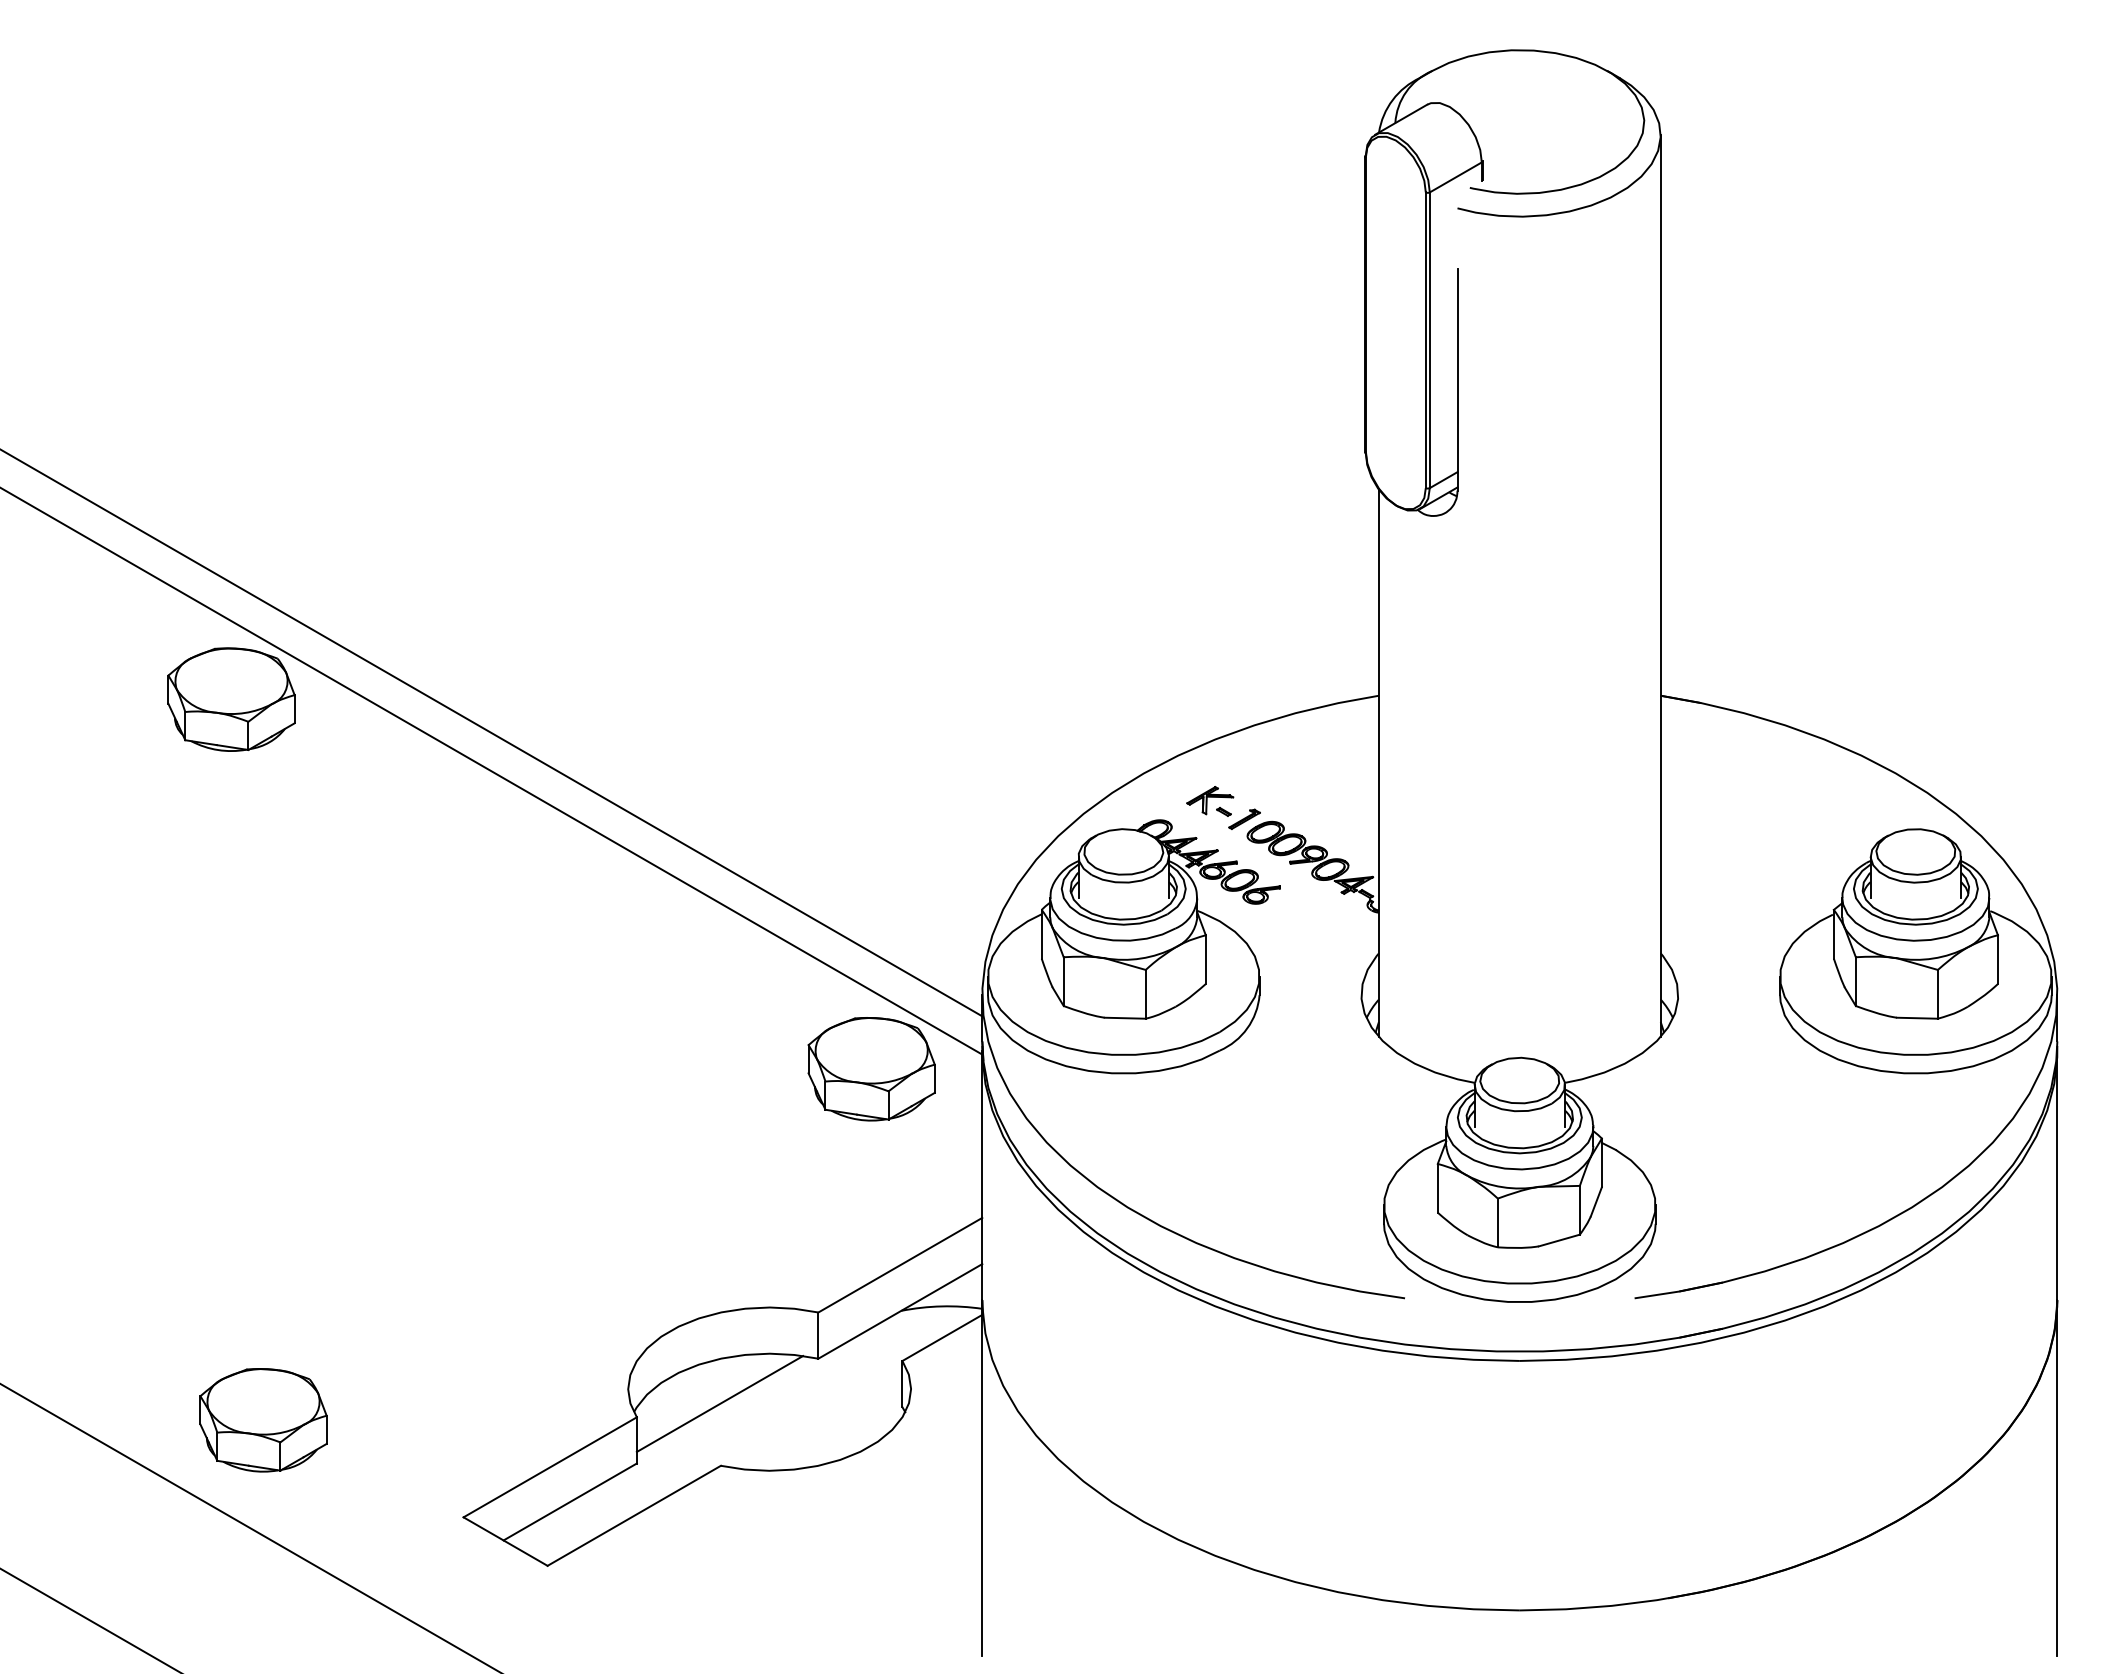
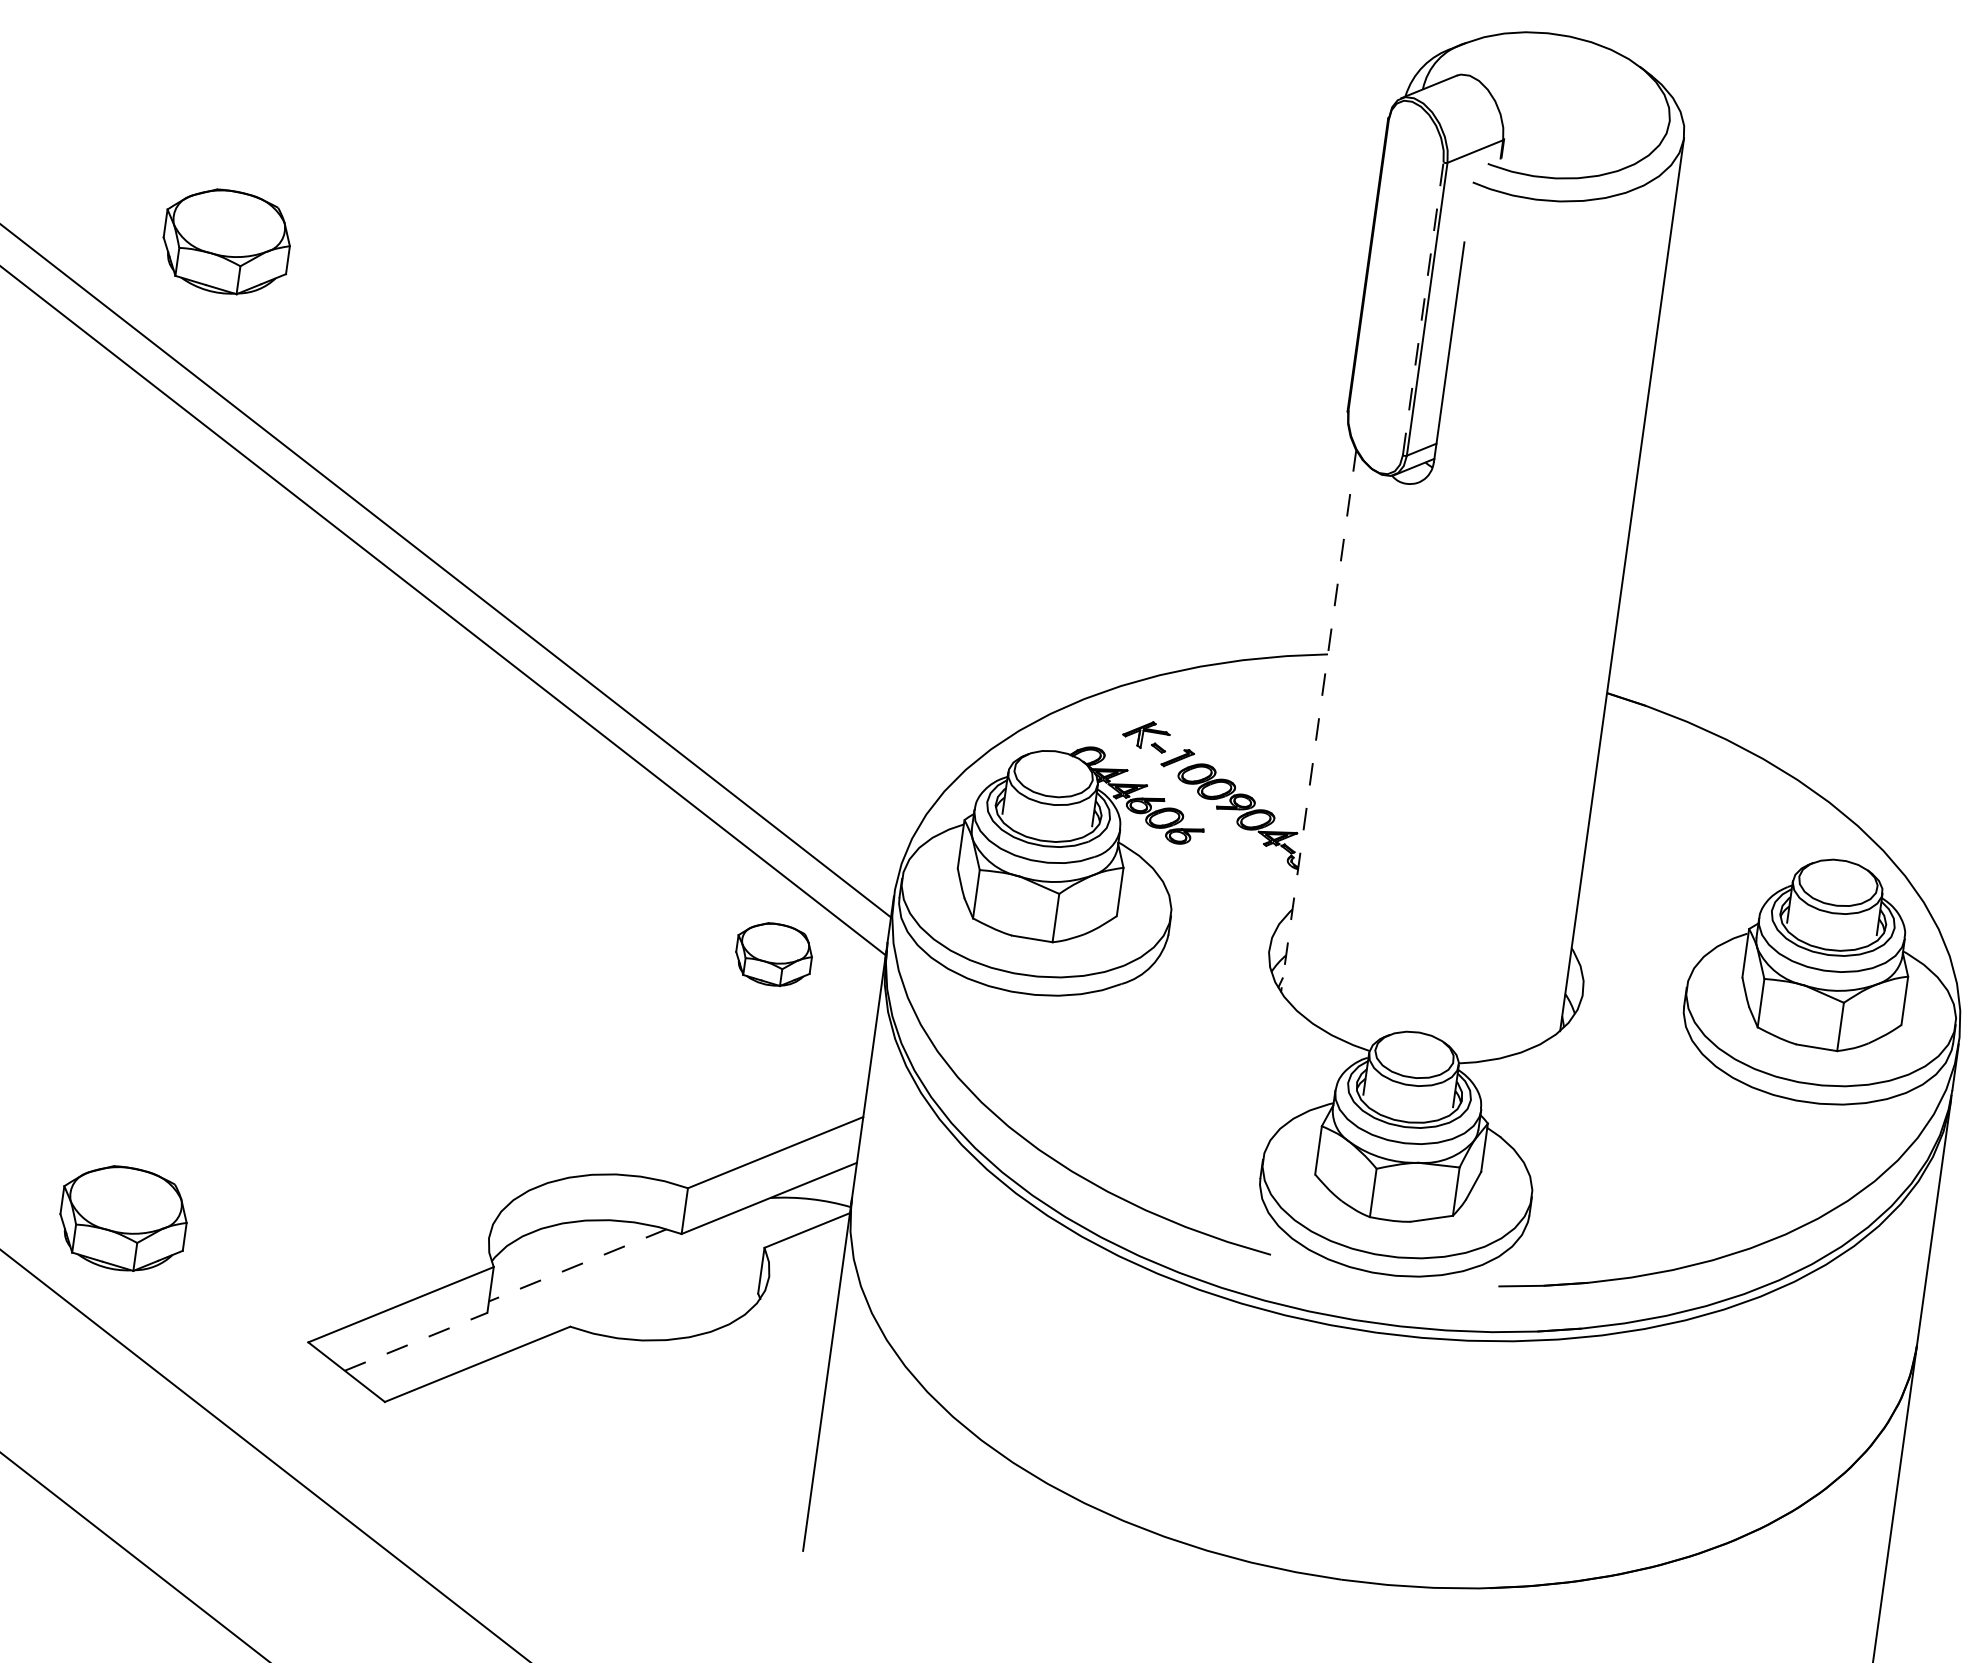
line: (1425, 340) -> (1422, 308), solid -> dashed
part: (231, 699) -> (226, 241), moved
line: (1378, 763) -> (1318, 721), solid -> dashed
part: (871, 1069) -> (773, 954), size x0.6
line: (719, 1403) -> (577, 1264), solid -> dashed
line: (570, 1501) -> (416, 1341), solid -> dashed

